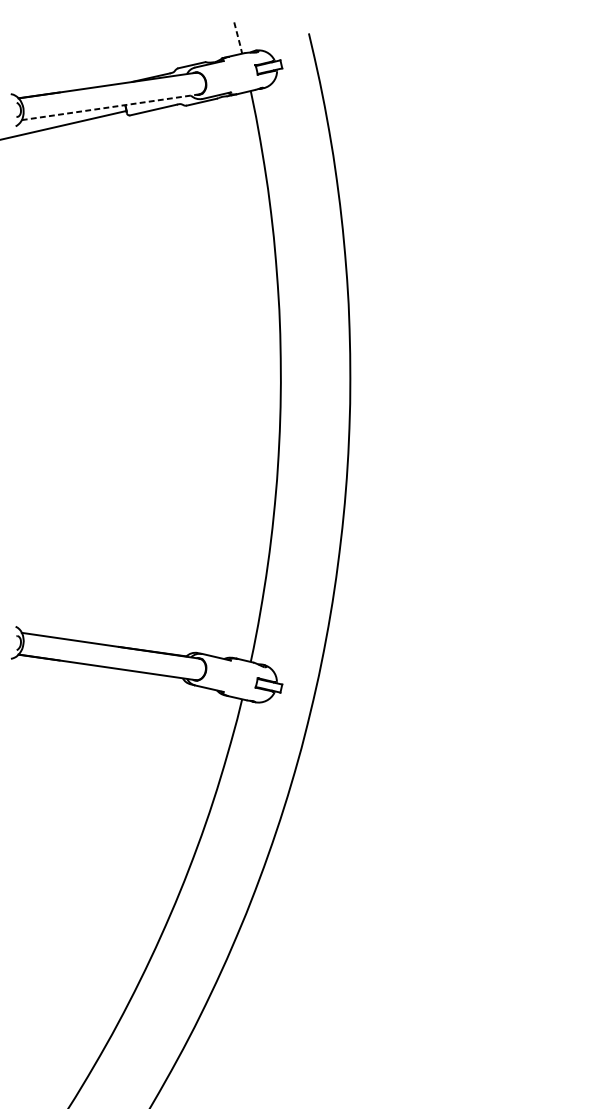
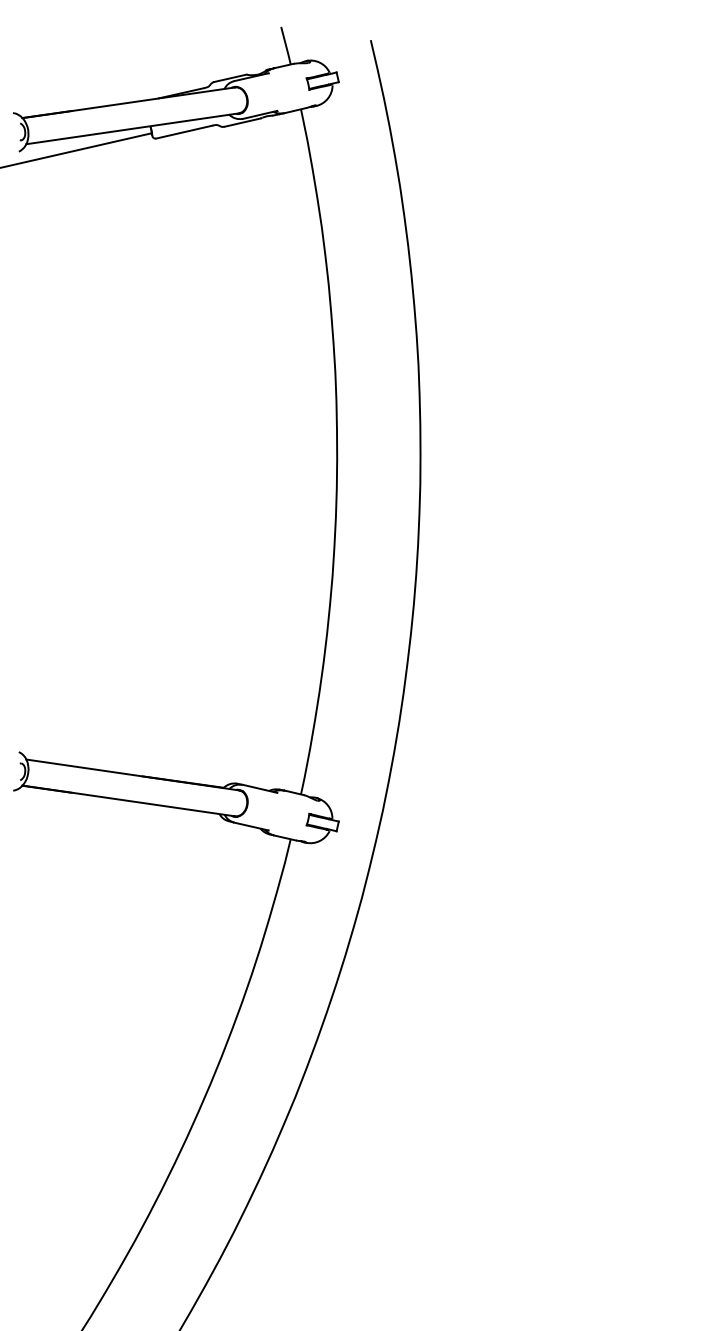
line: (238, 38) -> (286, 46), dashed -> solid
line: (111, 107) -> (133, 128), dashed -> solid

